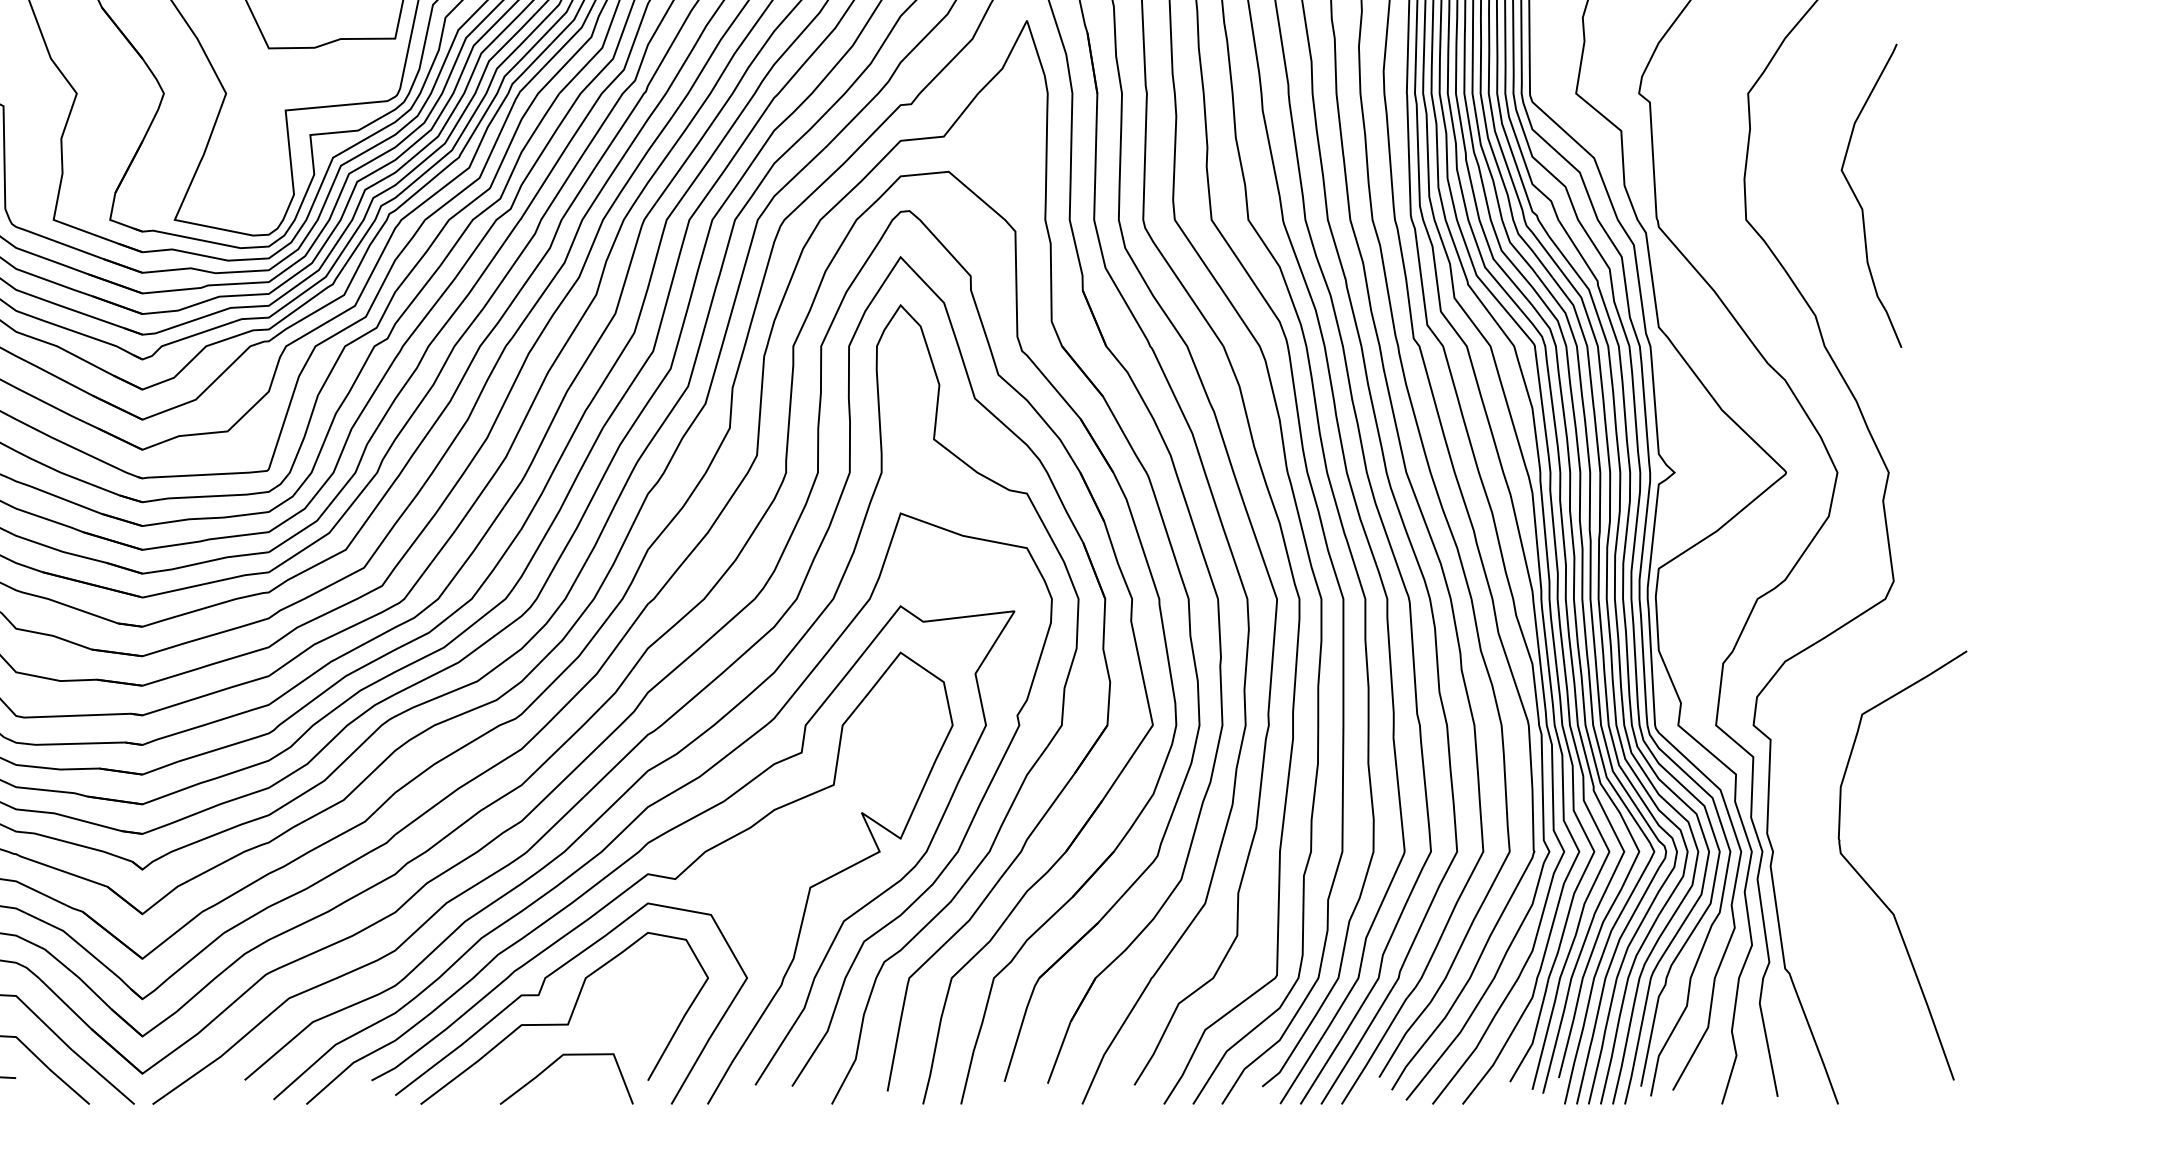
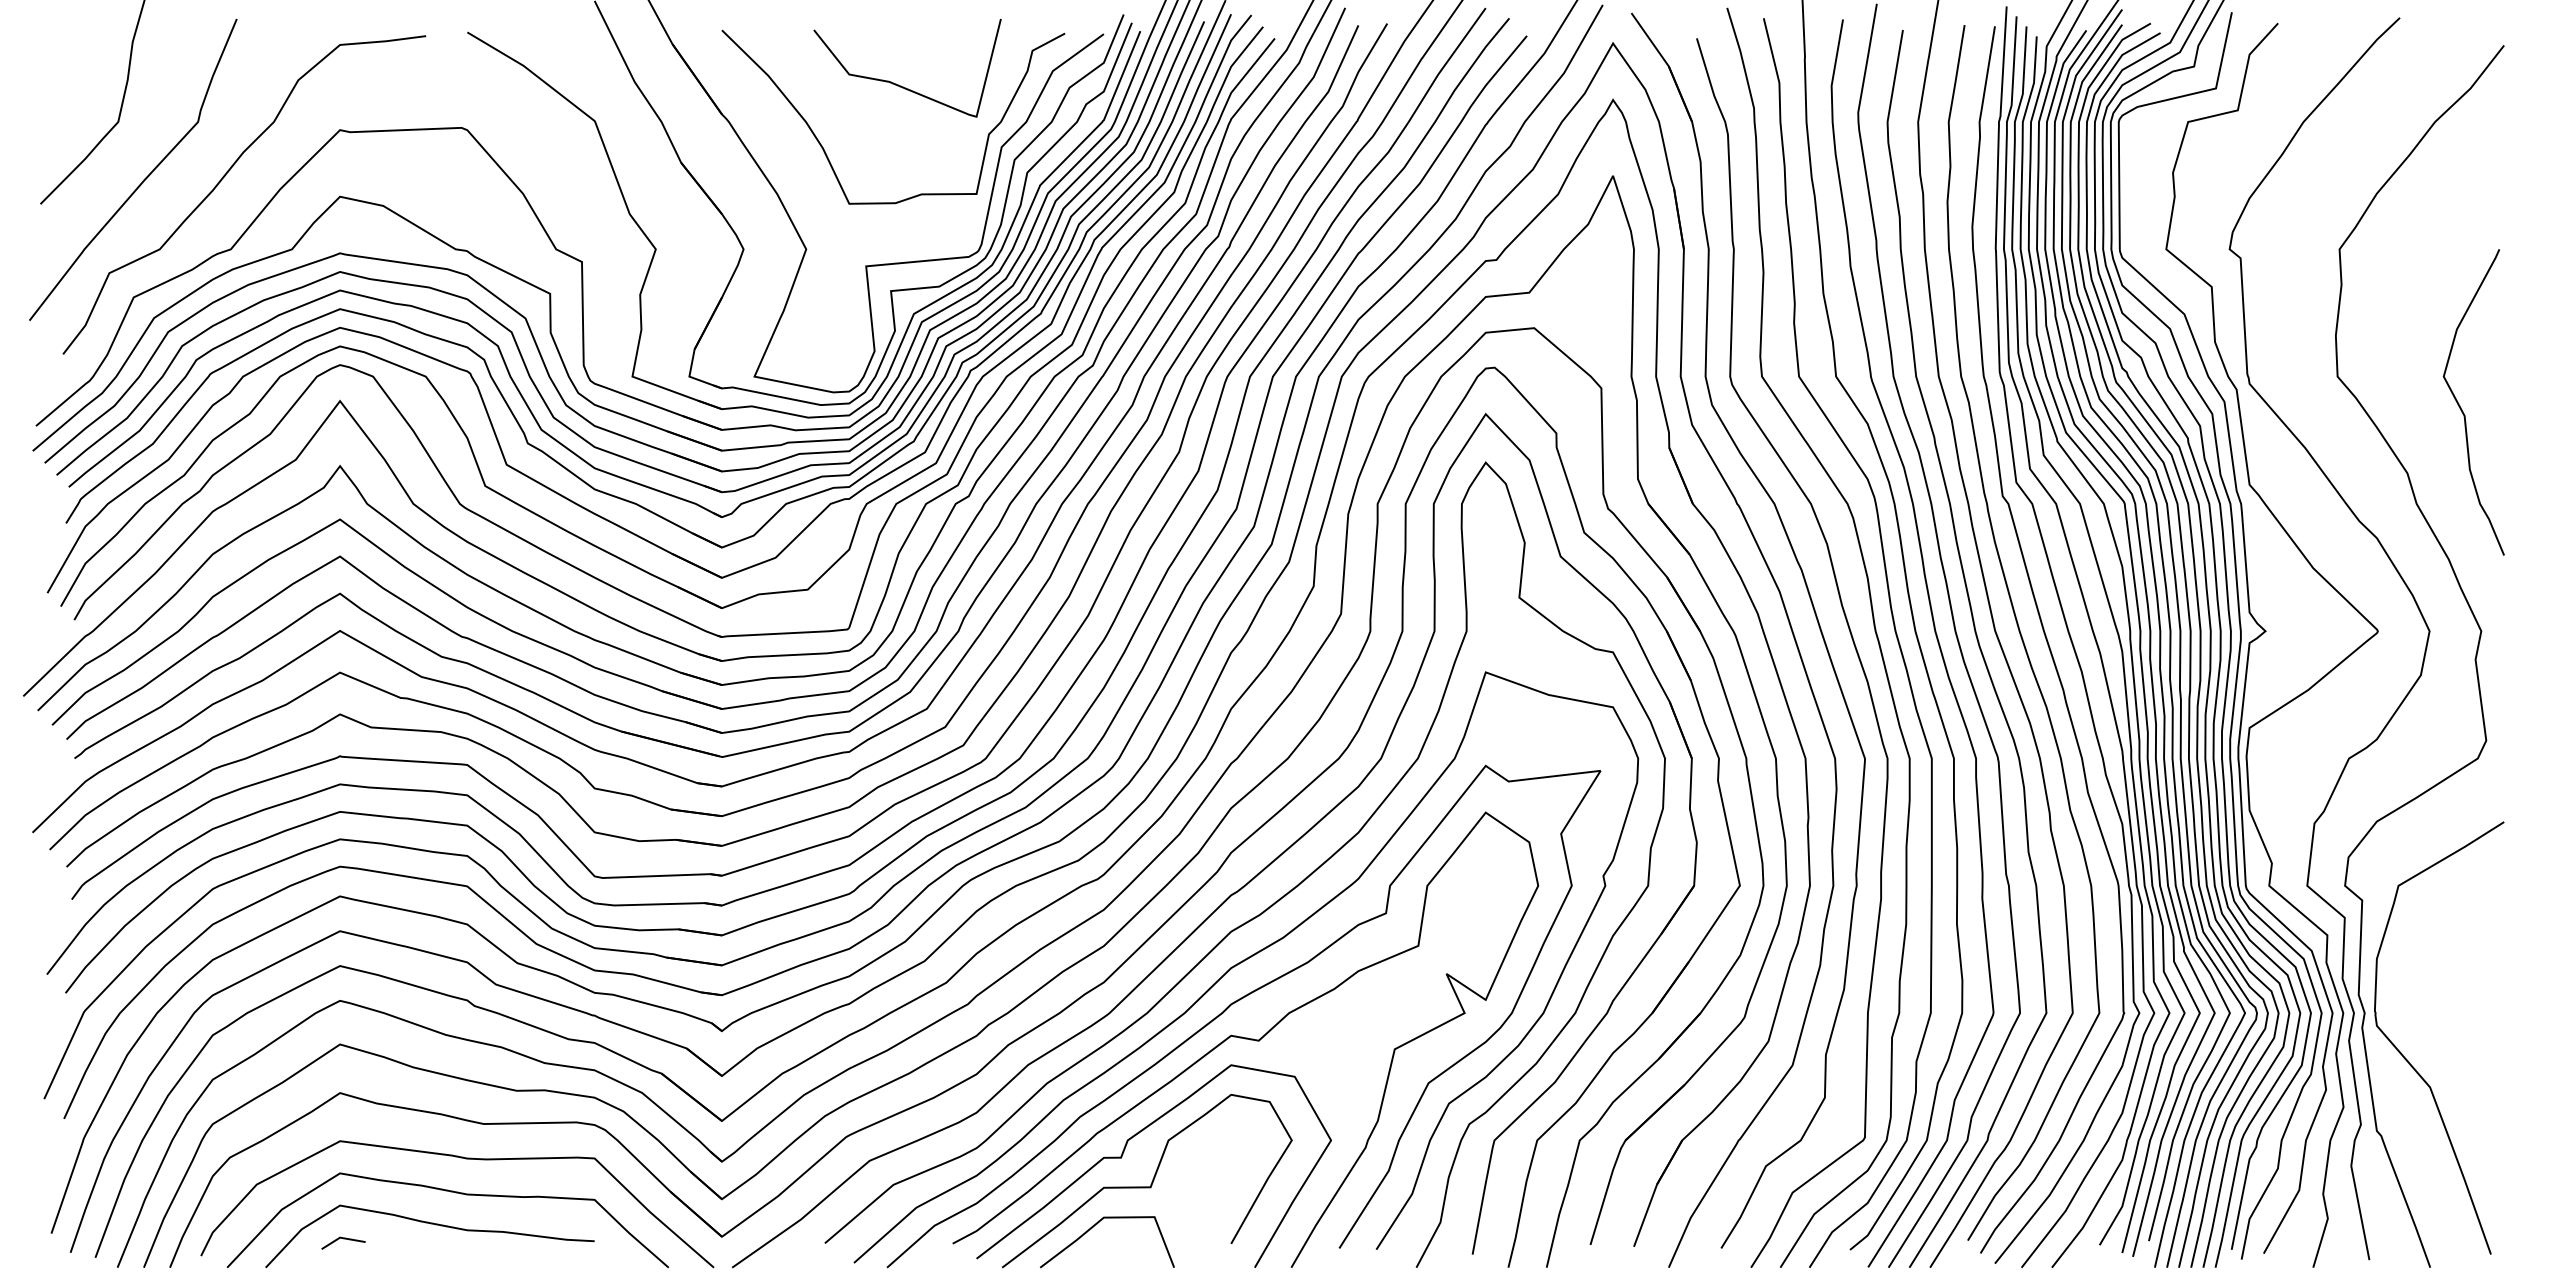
curve: (1859, 200) -> (2461, 407), moved
curve: (1873, 888) -> (2409, 1061), moved
line: (552, 1064) -> (1093, 1227), moved

